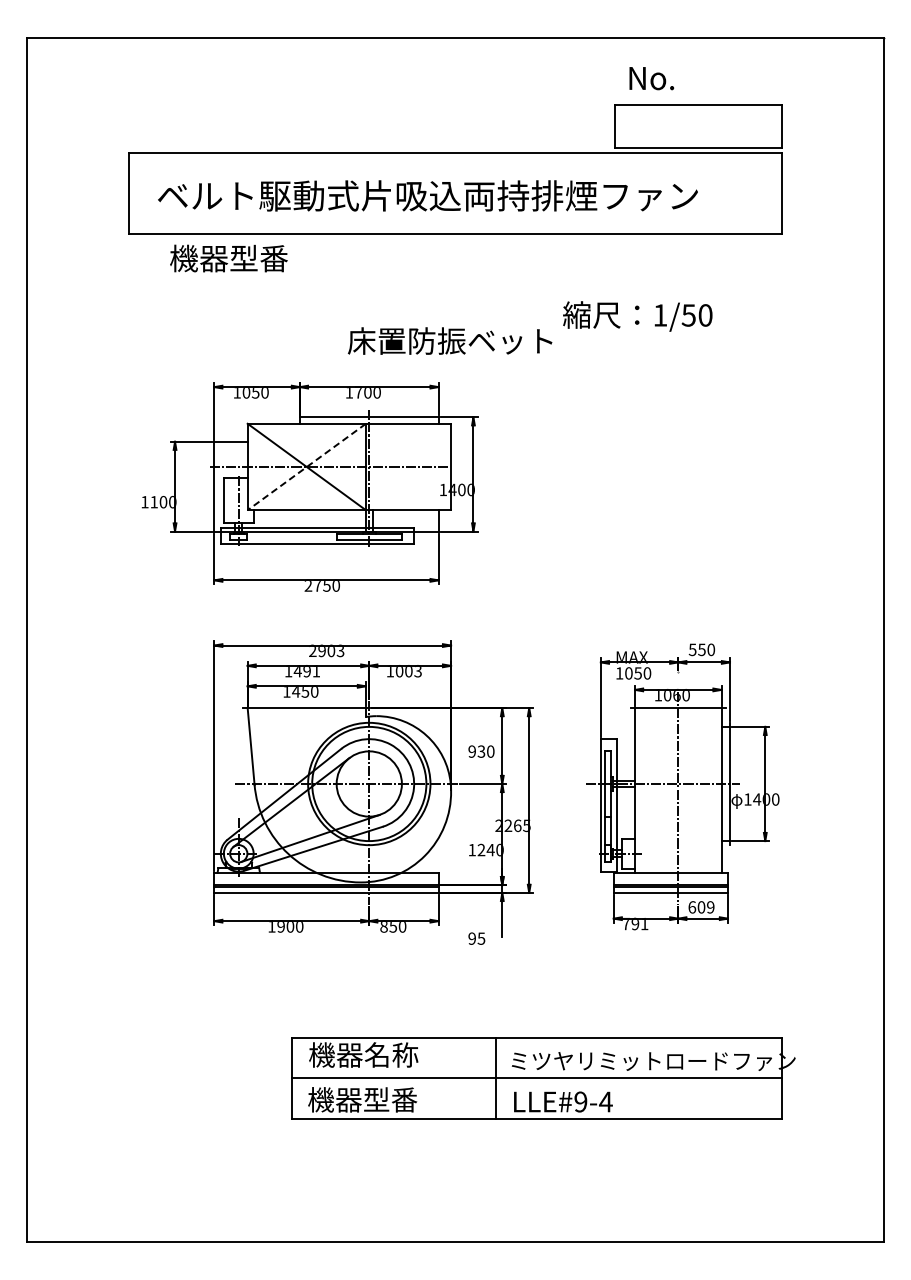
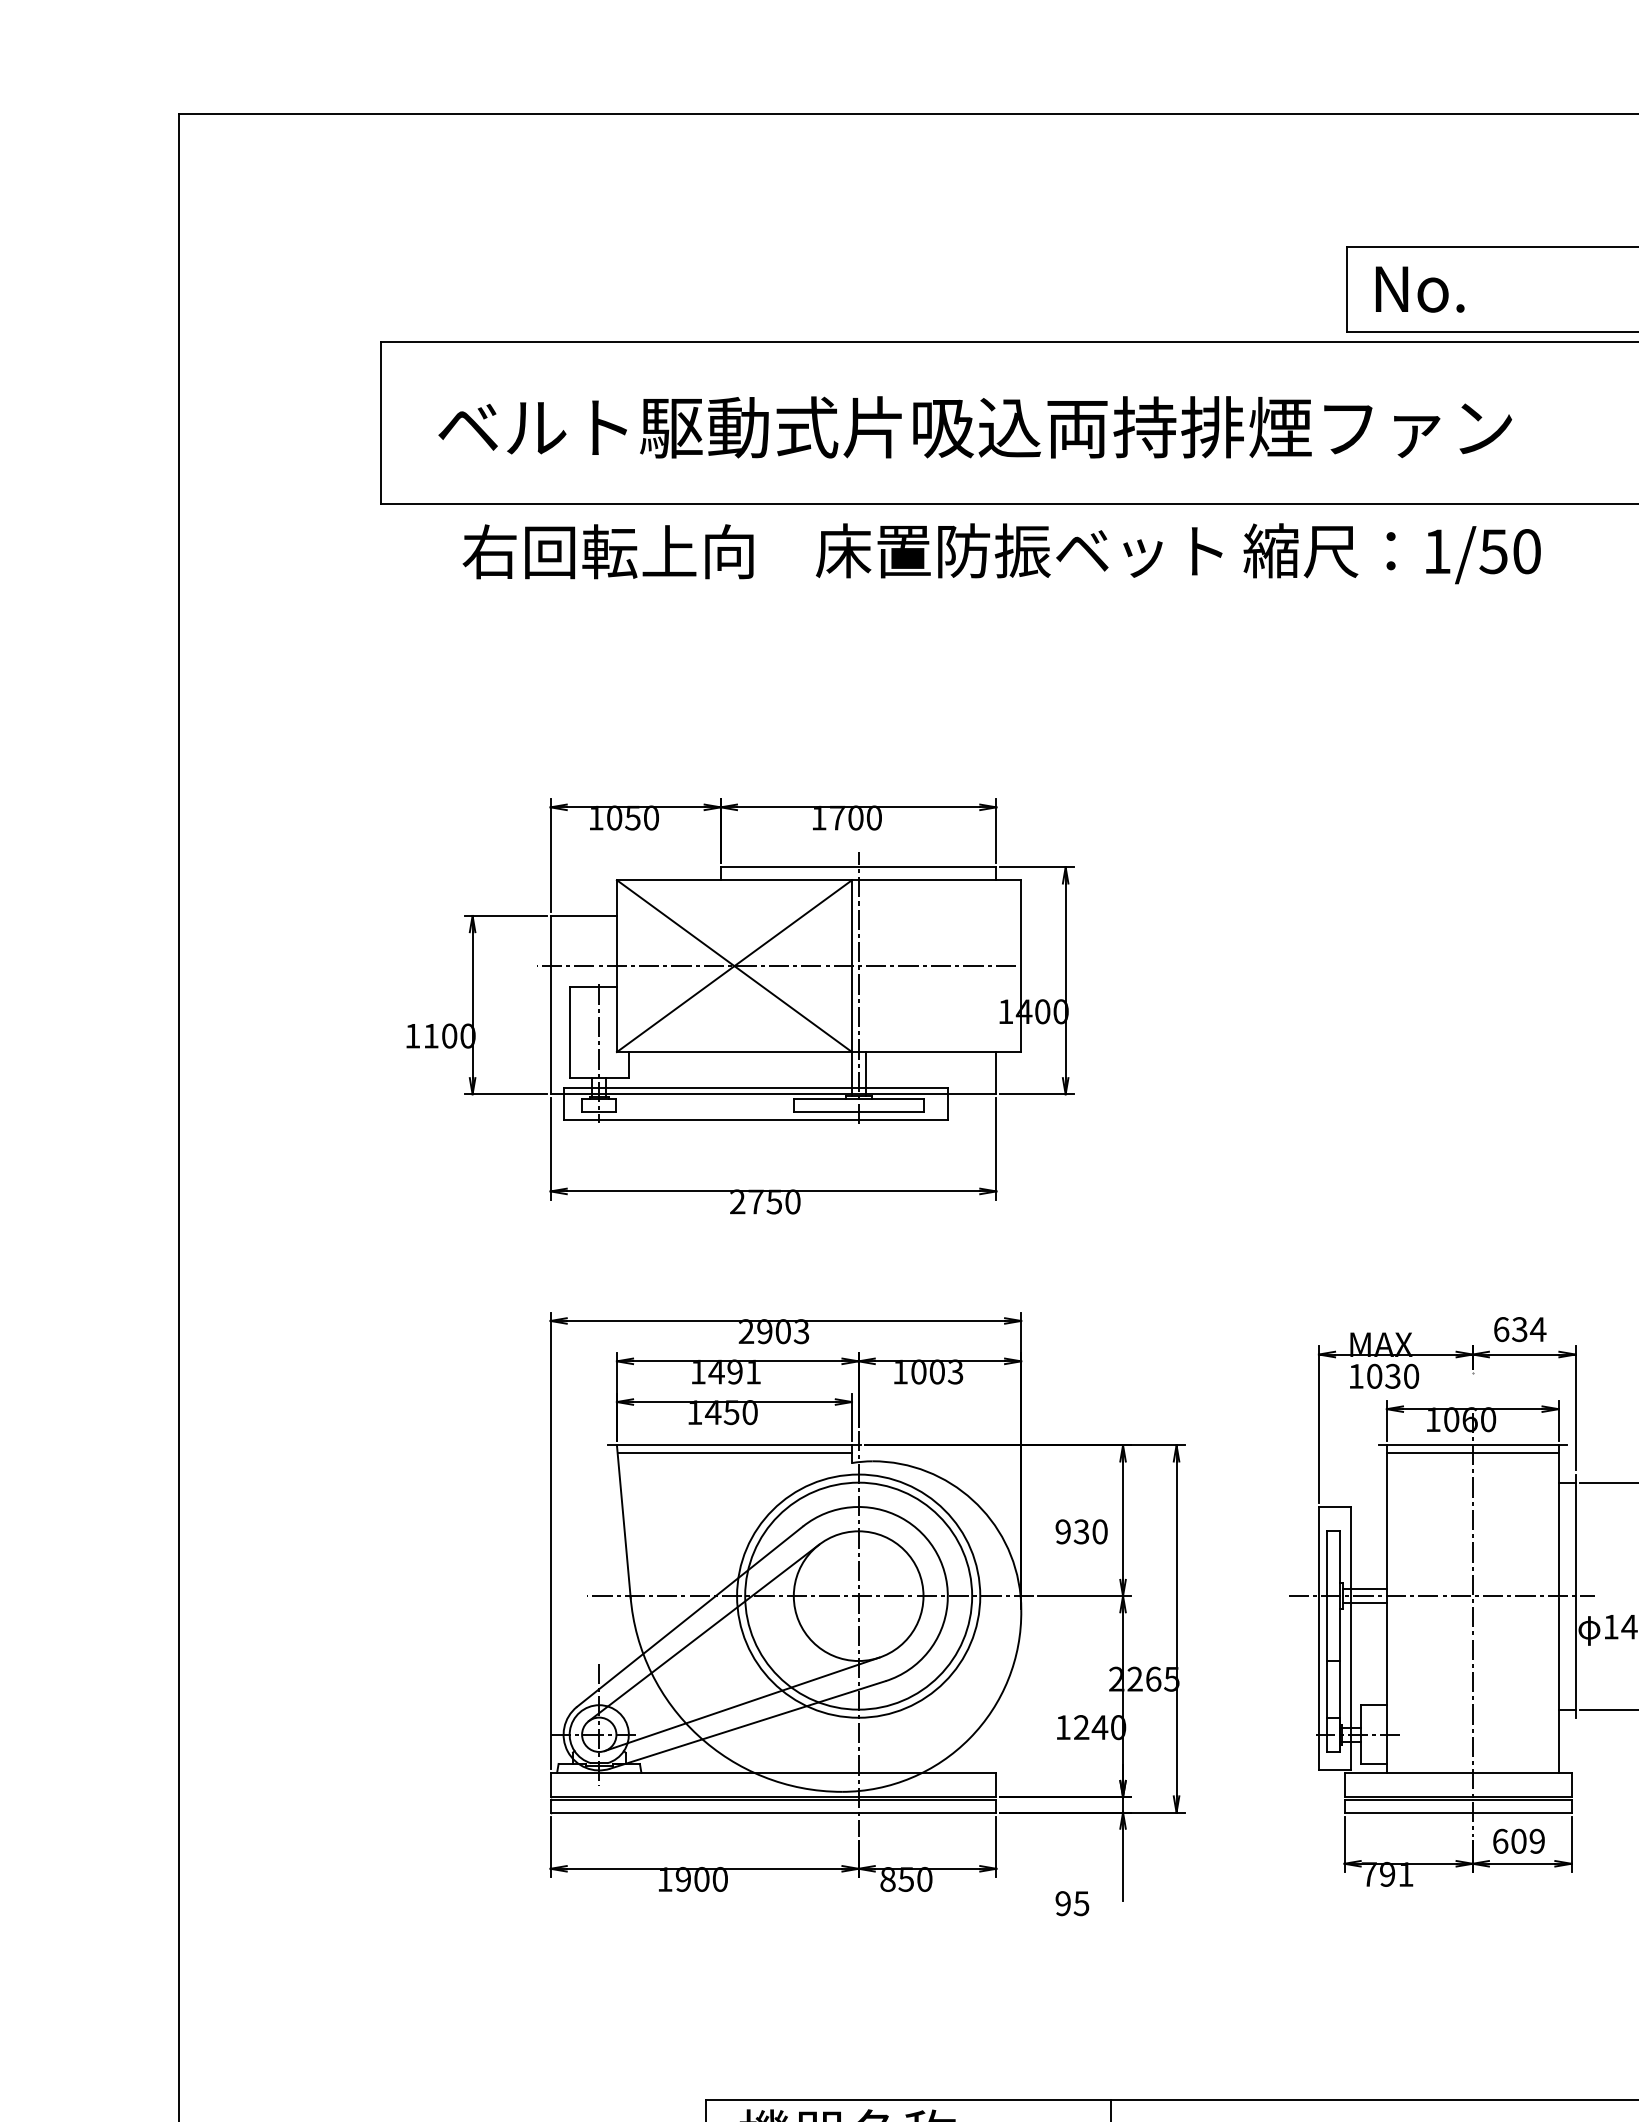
text: (651, 78) -> (1419, 289), moved
text: (243, 258) -> (608, 551), 機器型番 -> 右回転上向
text: (637, 316) -> (1391, 553), moved
text: (449, 340) -> (1018, 549), moved
line: (306, 467) -> (733, 967), dashed -> solid
text: (701, 649) -> (1518, 1328), 550 -> 634
text: (637, 672) -> (1391, 1374), 1050 -> 1030
line: (306, 712) -> (733, 1454), added
line: (678, 712) -> (1473, 1454), added

